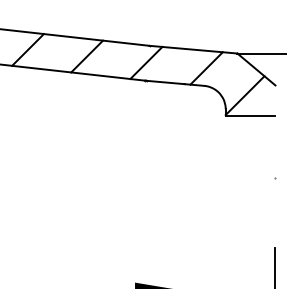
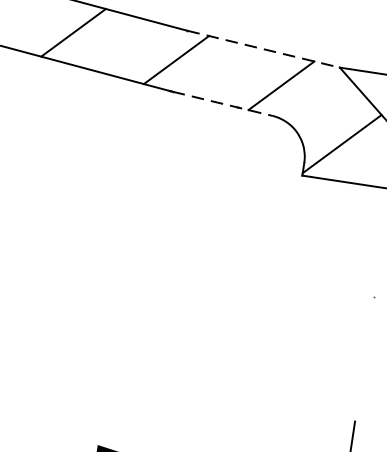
line: (193, 49) -> (263, 48), solid -> dashed
line: (175, 83) -> (222, 104), solid -> dashed

